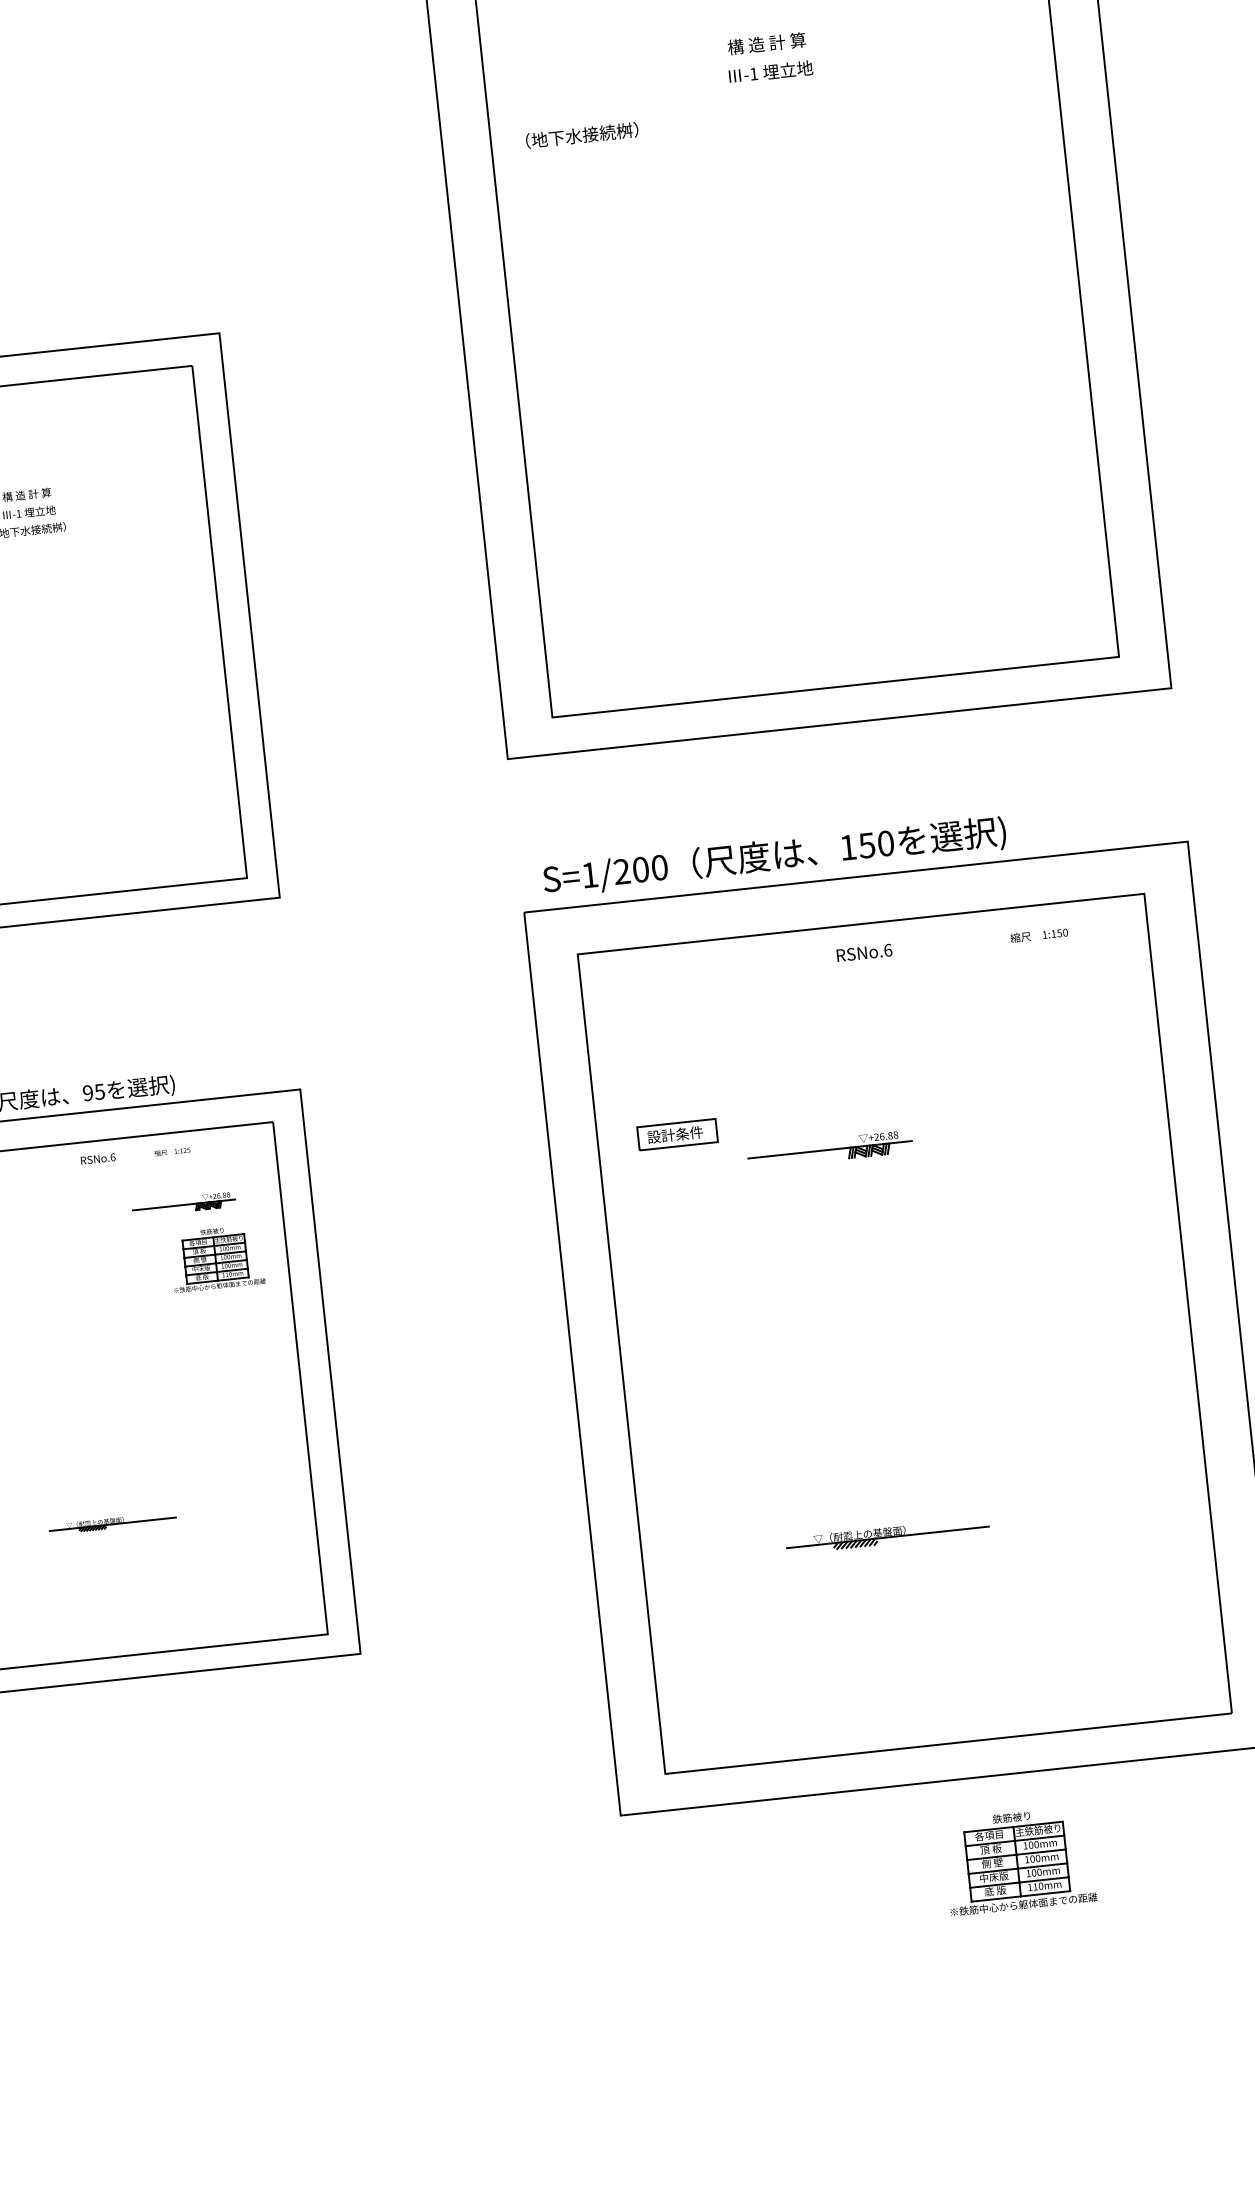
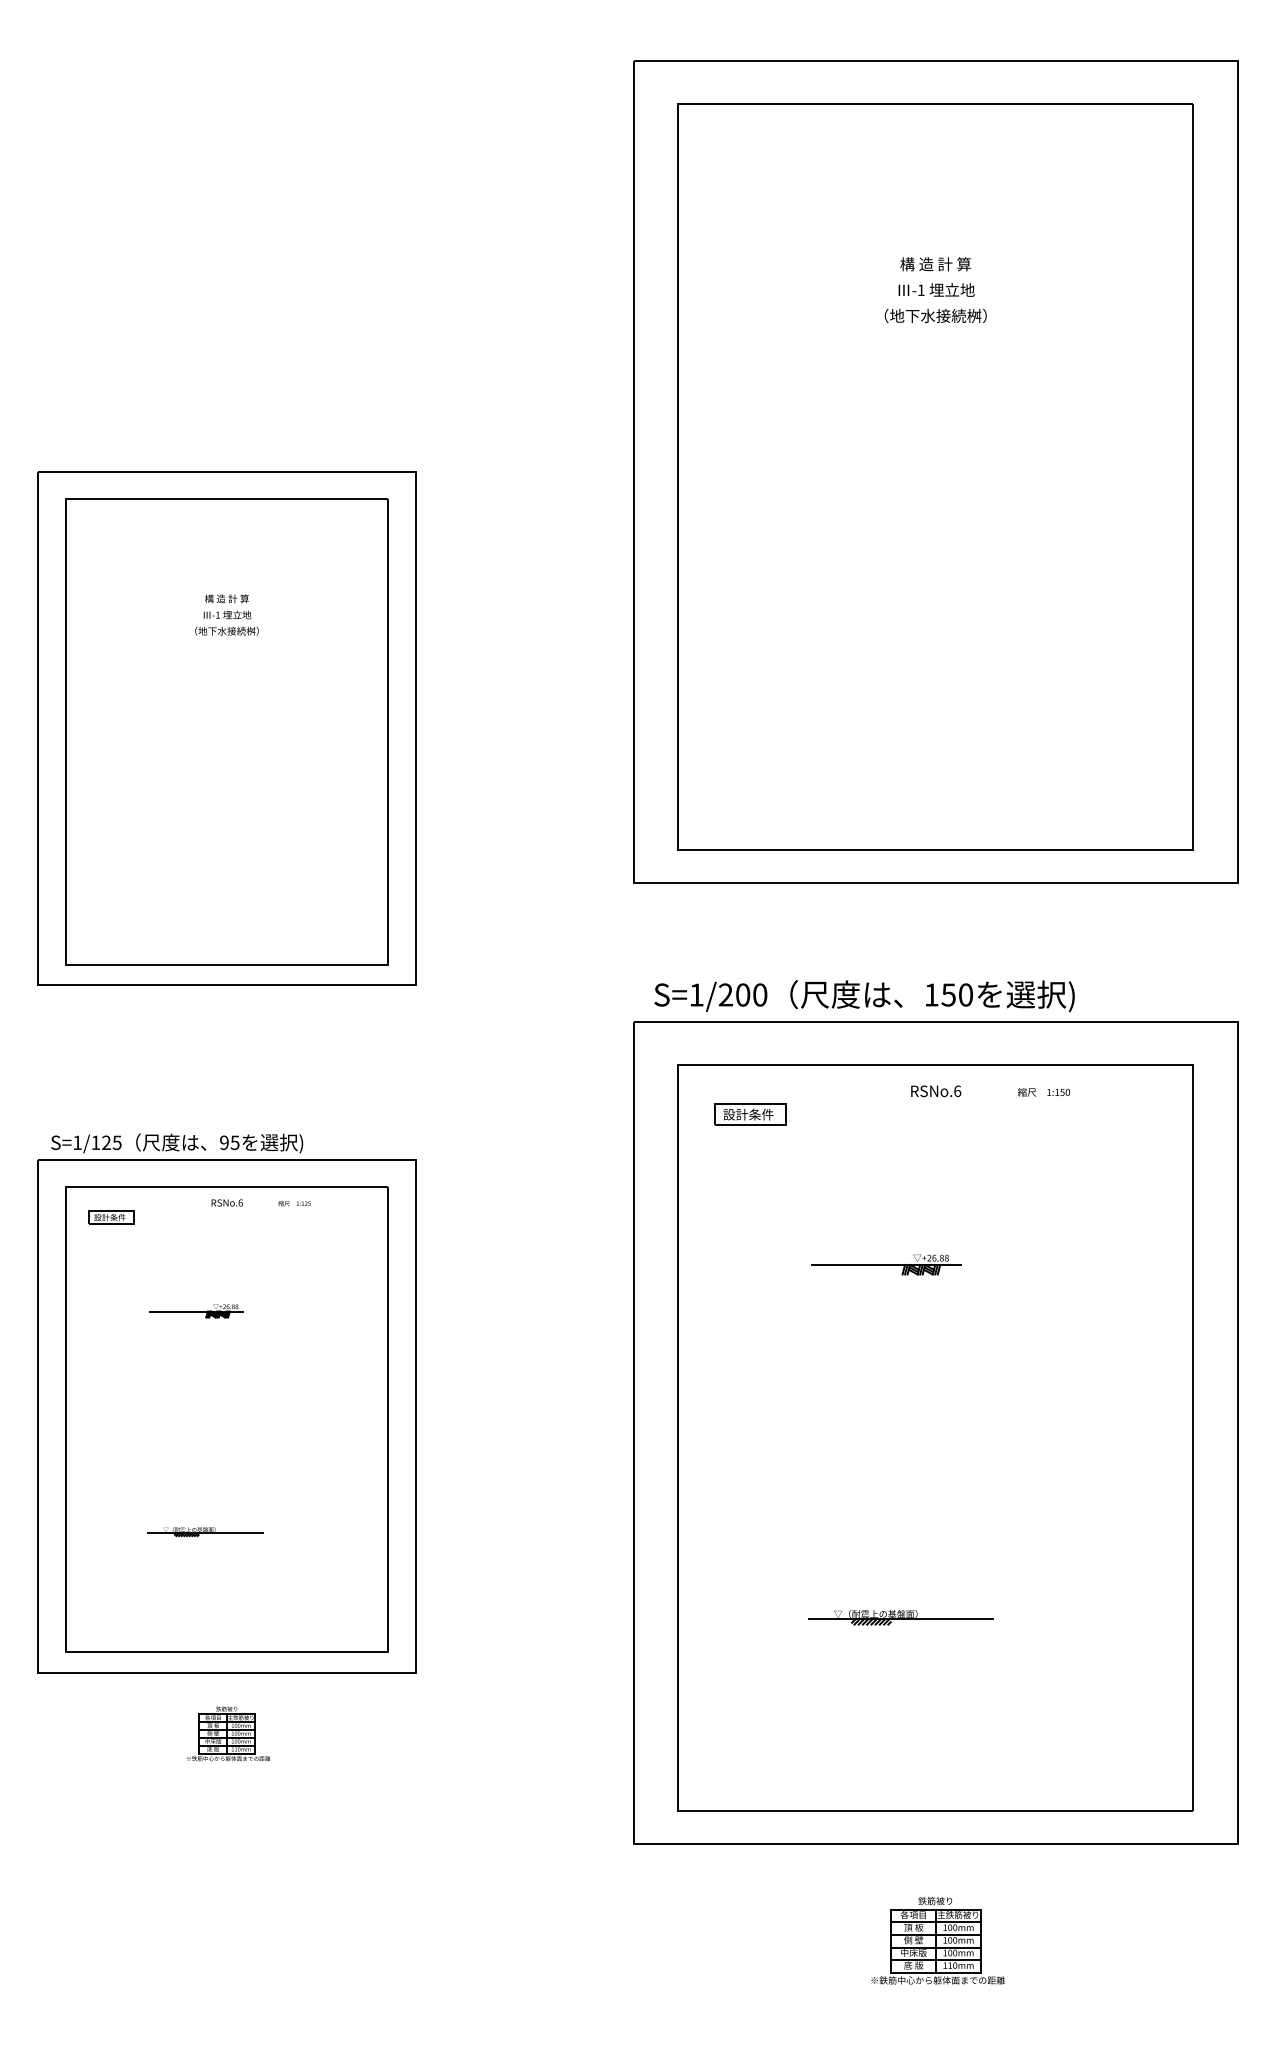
text: (581, 134) -> (935, 315), moved
text: (1038, 935) -> (1043, 1092), moved
part: (677, 1134) -> (750, 1114), moved
part: (184, 1204) -> (196, 1311), moved
part: (216, 1258) -> (228, 1733), moved
part: (1018, 1860) -> (937, 1940), moved

